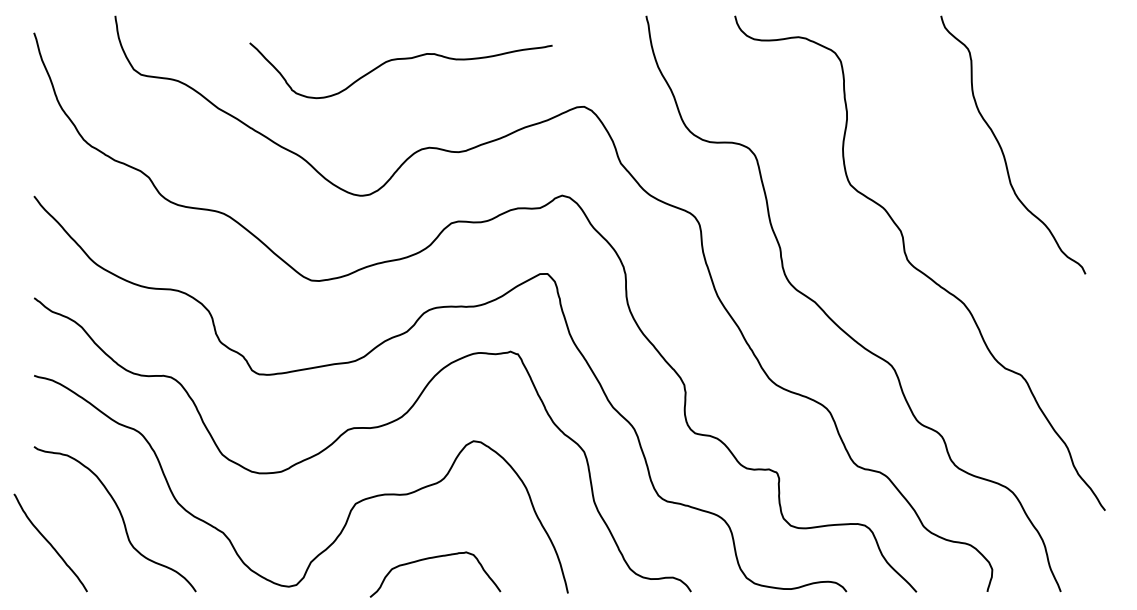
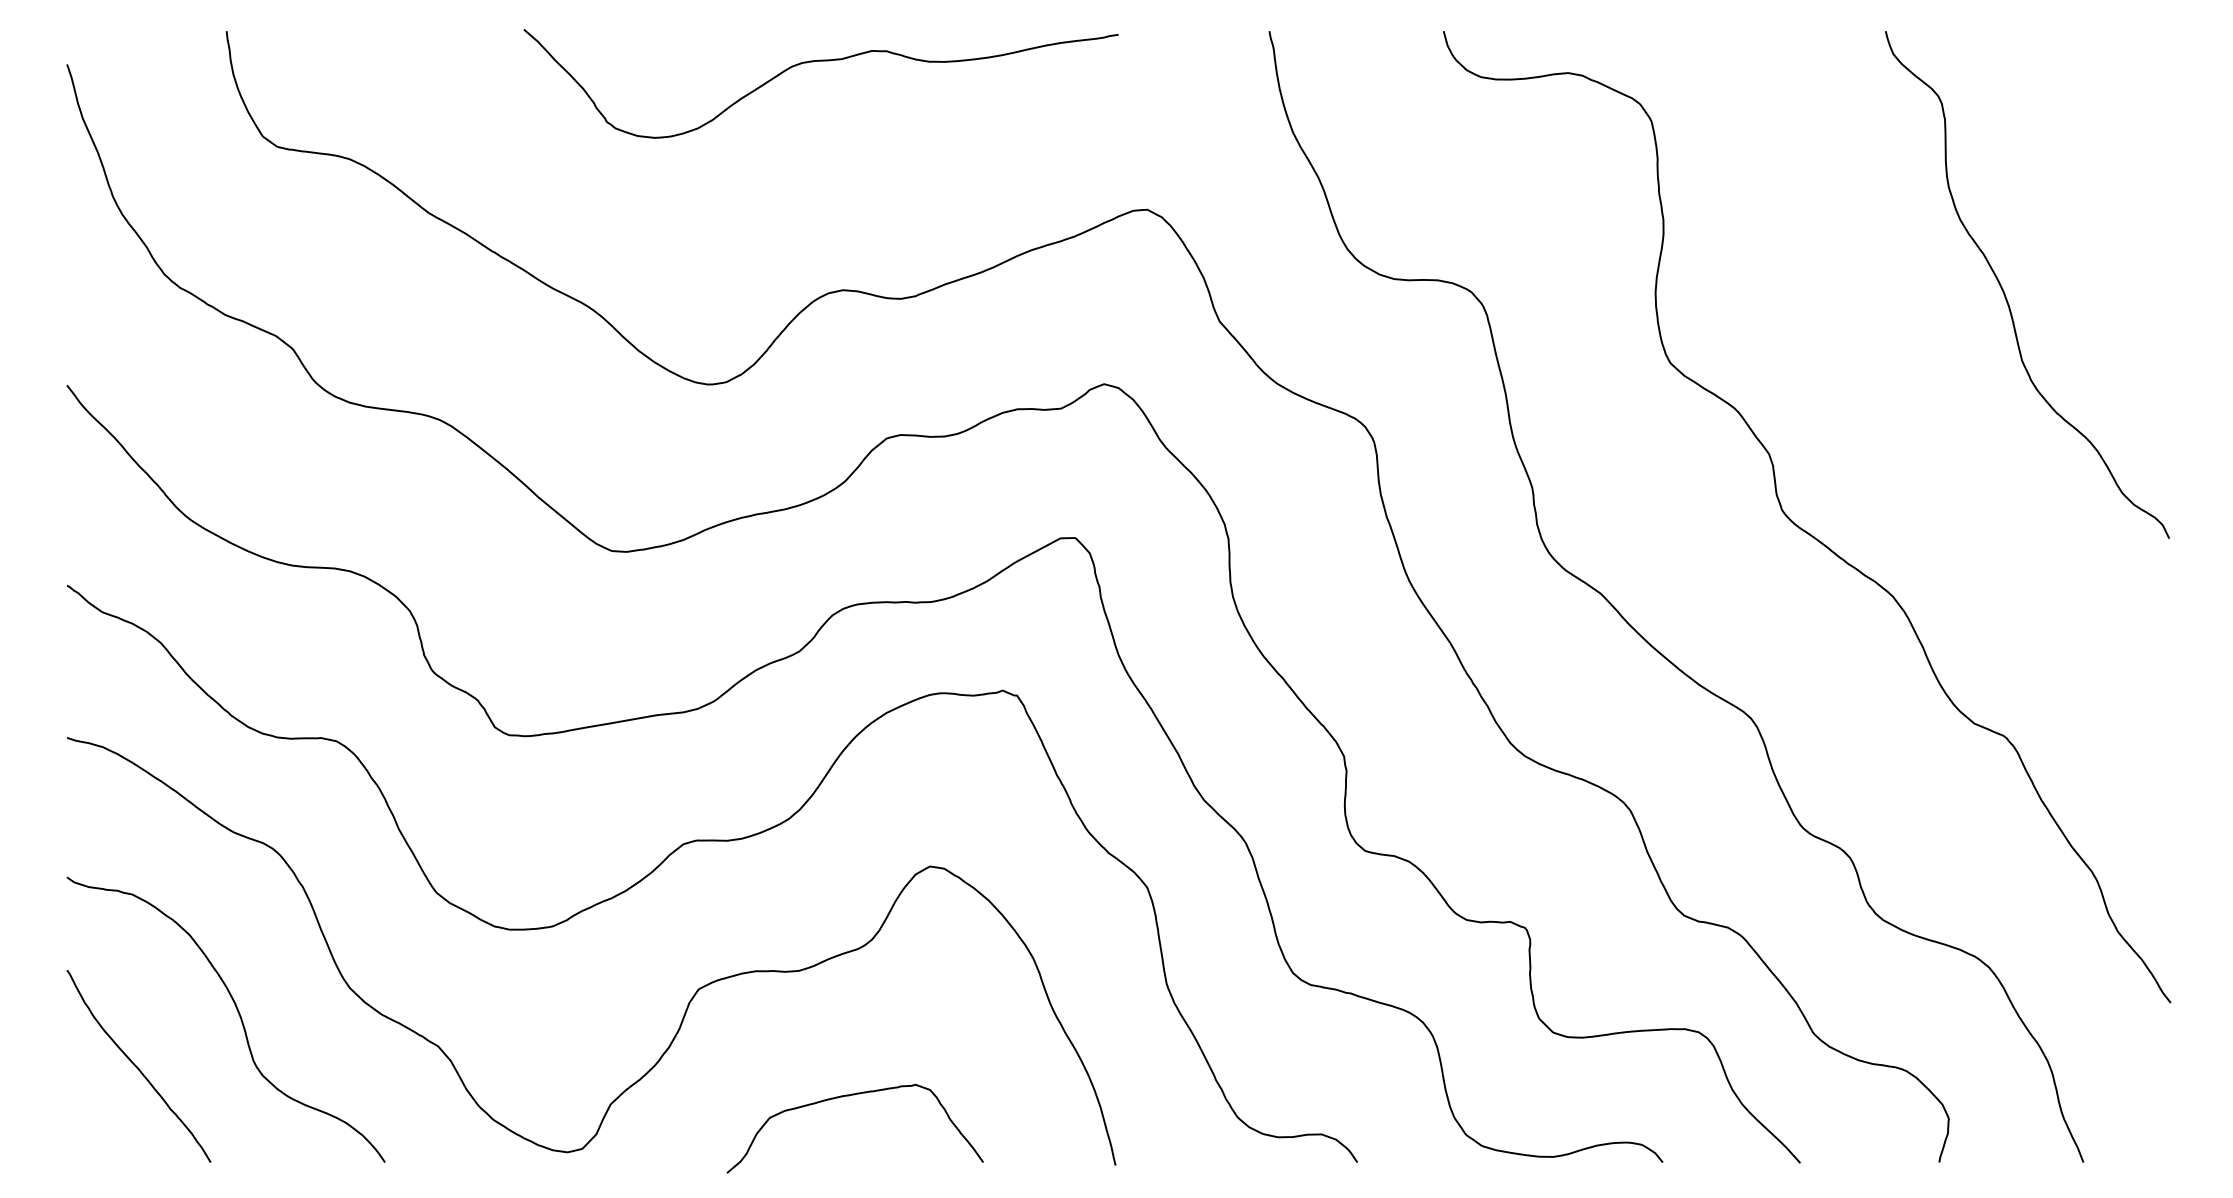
curve: (396, 60) -> (812, 63), moved
curve: (1002, 148) -> (2006, 291), moved
curve: (50, 542) -> (138, 1065), moved

